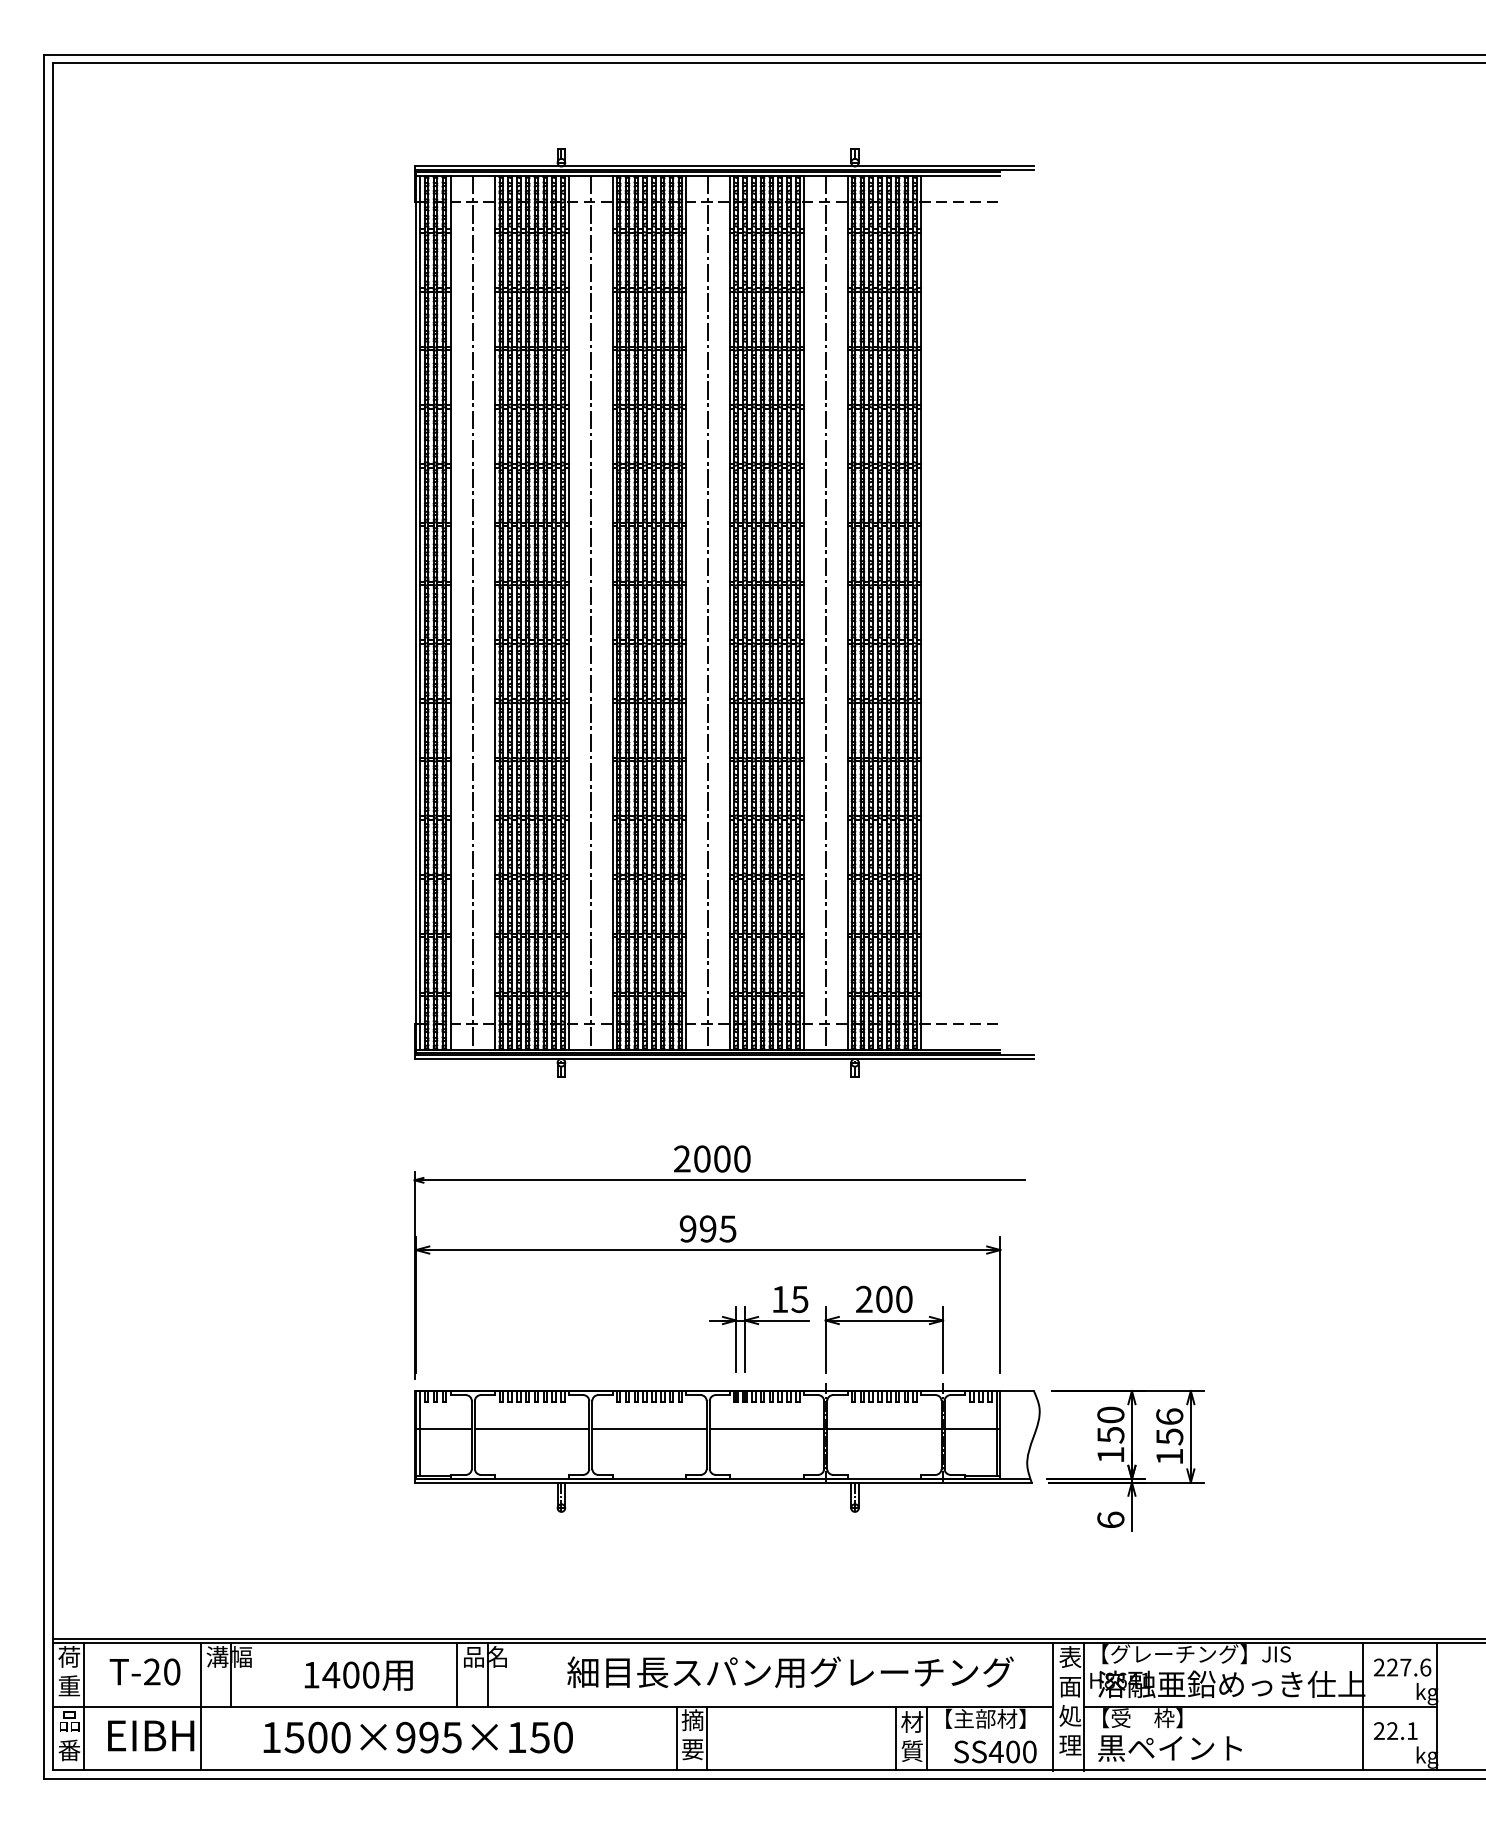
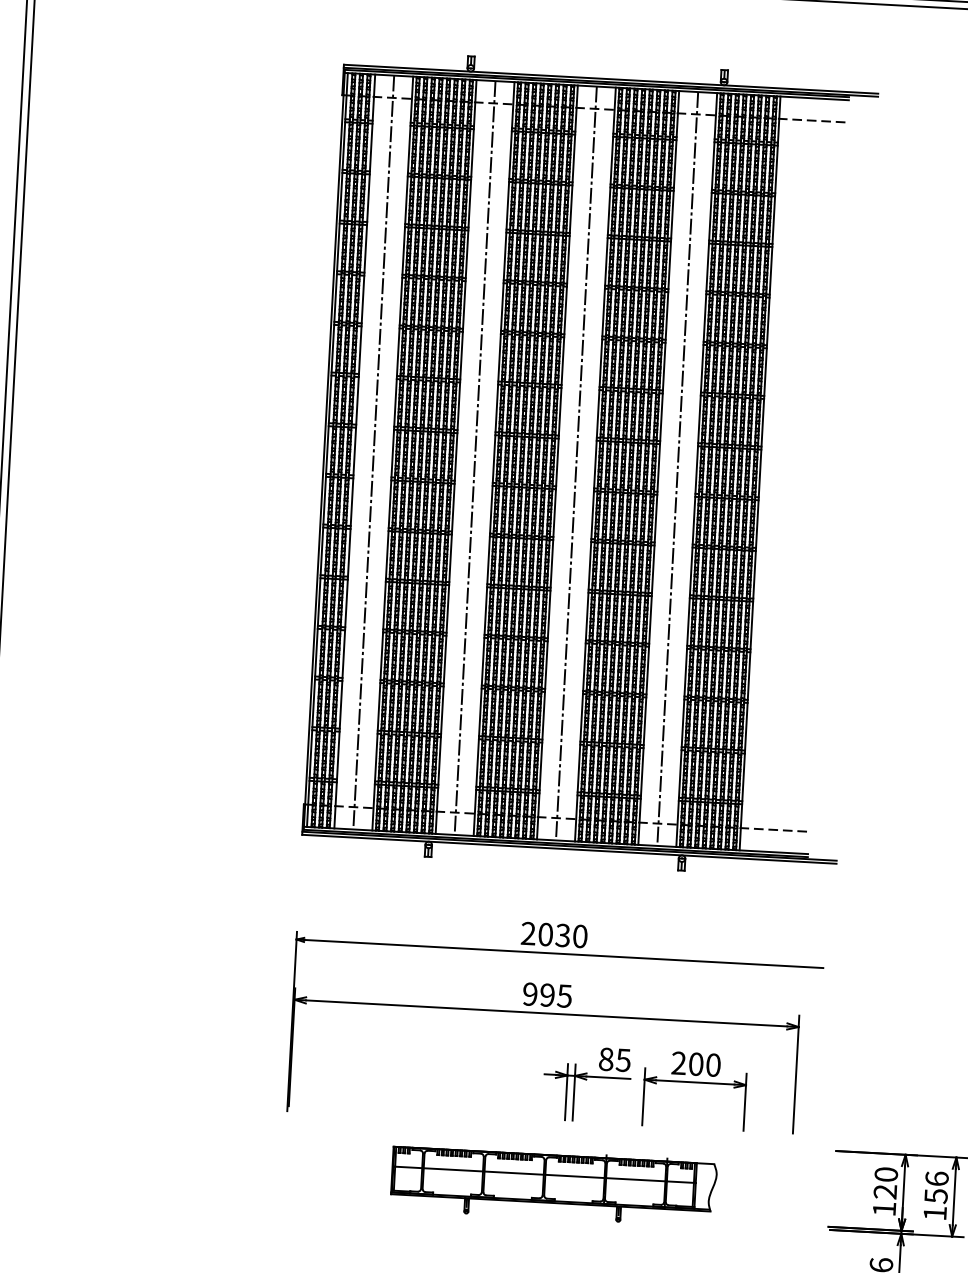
text: (721, 1158) -> (562, 935), 2000 -> 2030
text: (780, 1299) -> (606, 1059), 15 -> 85
text: (1110, 1434) -> (885, 1191), 150 -> 120
part: (727, 1447) -> (554, 1184), size x0.6

